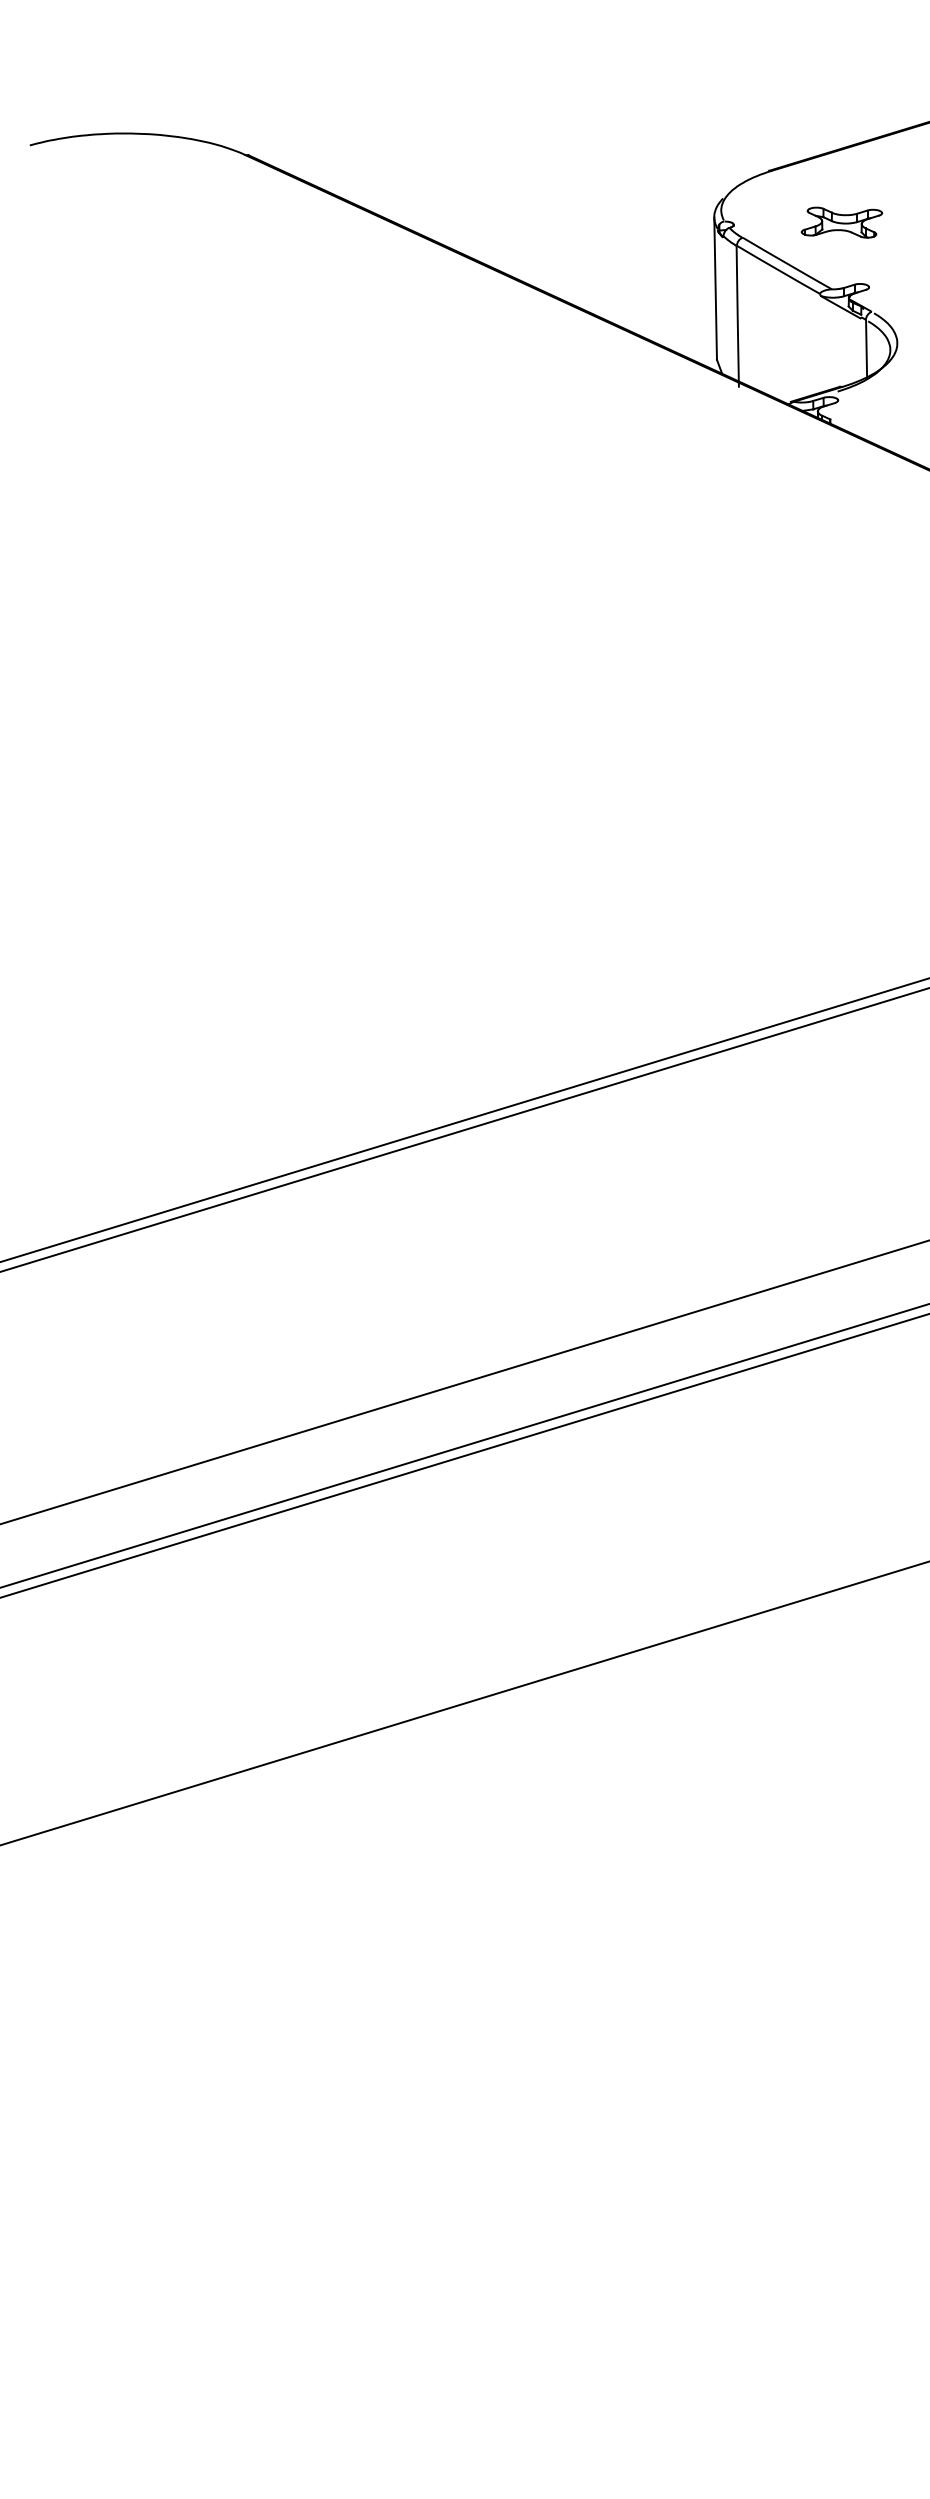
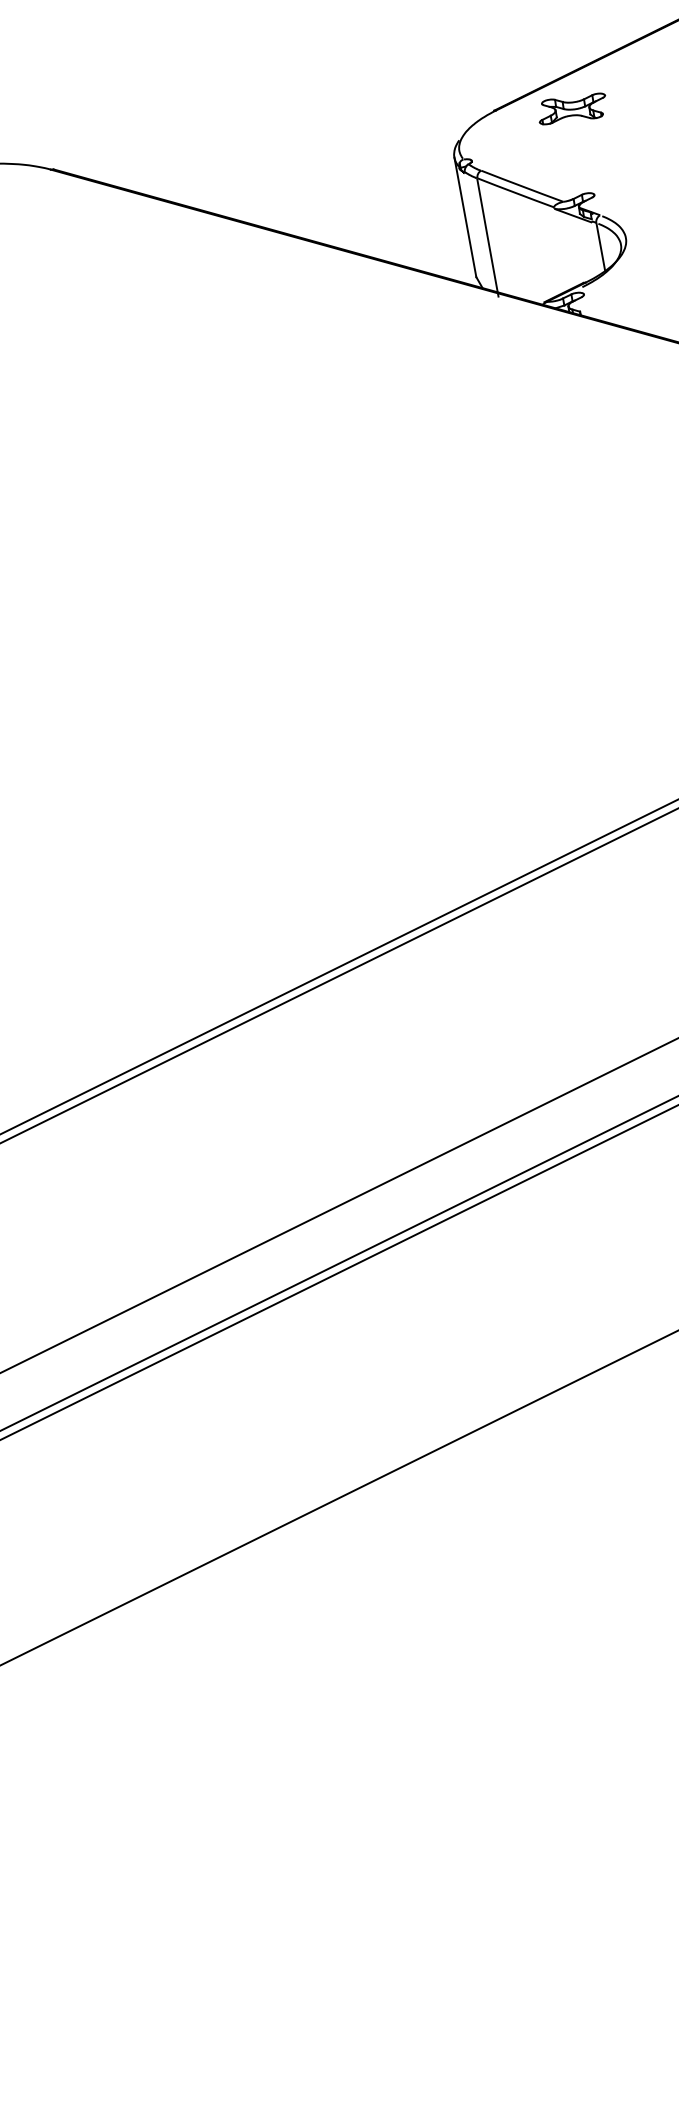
part: (841, 222) -> (572, 108), moved

